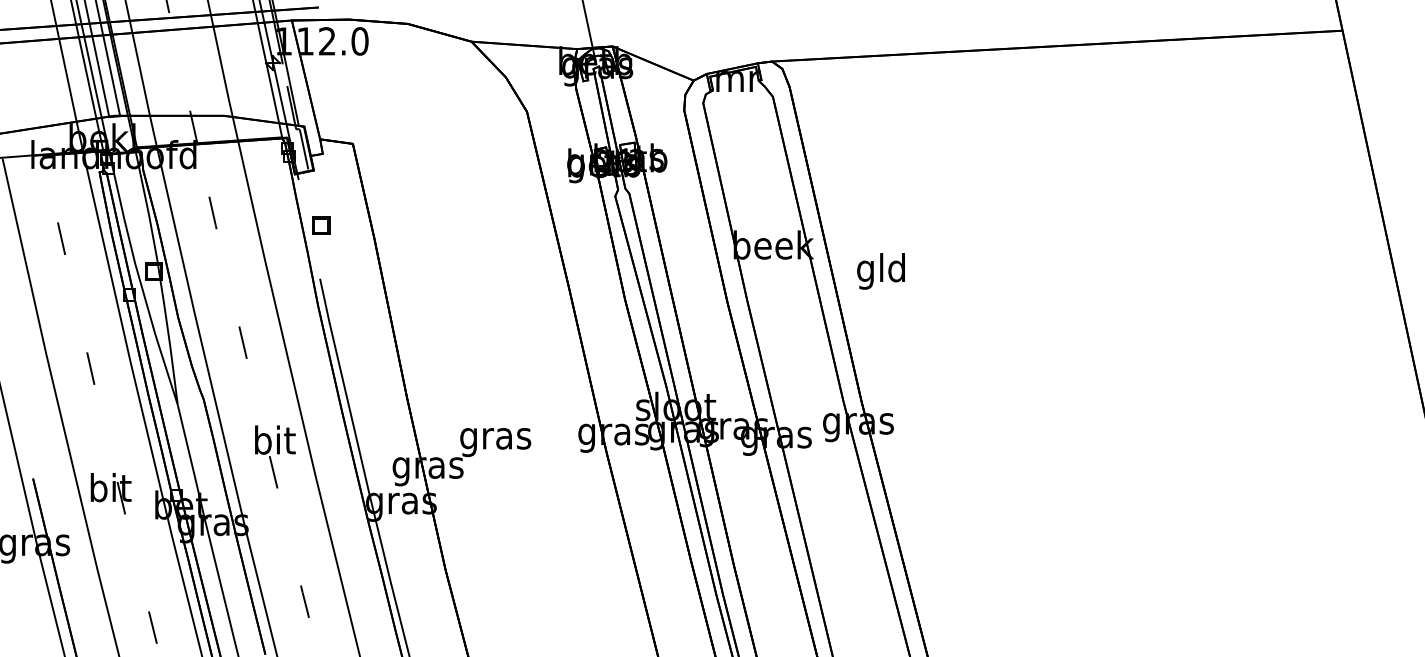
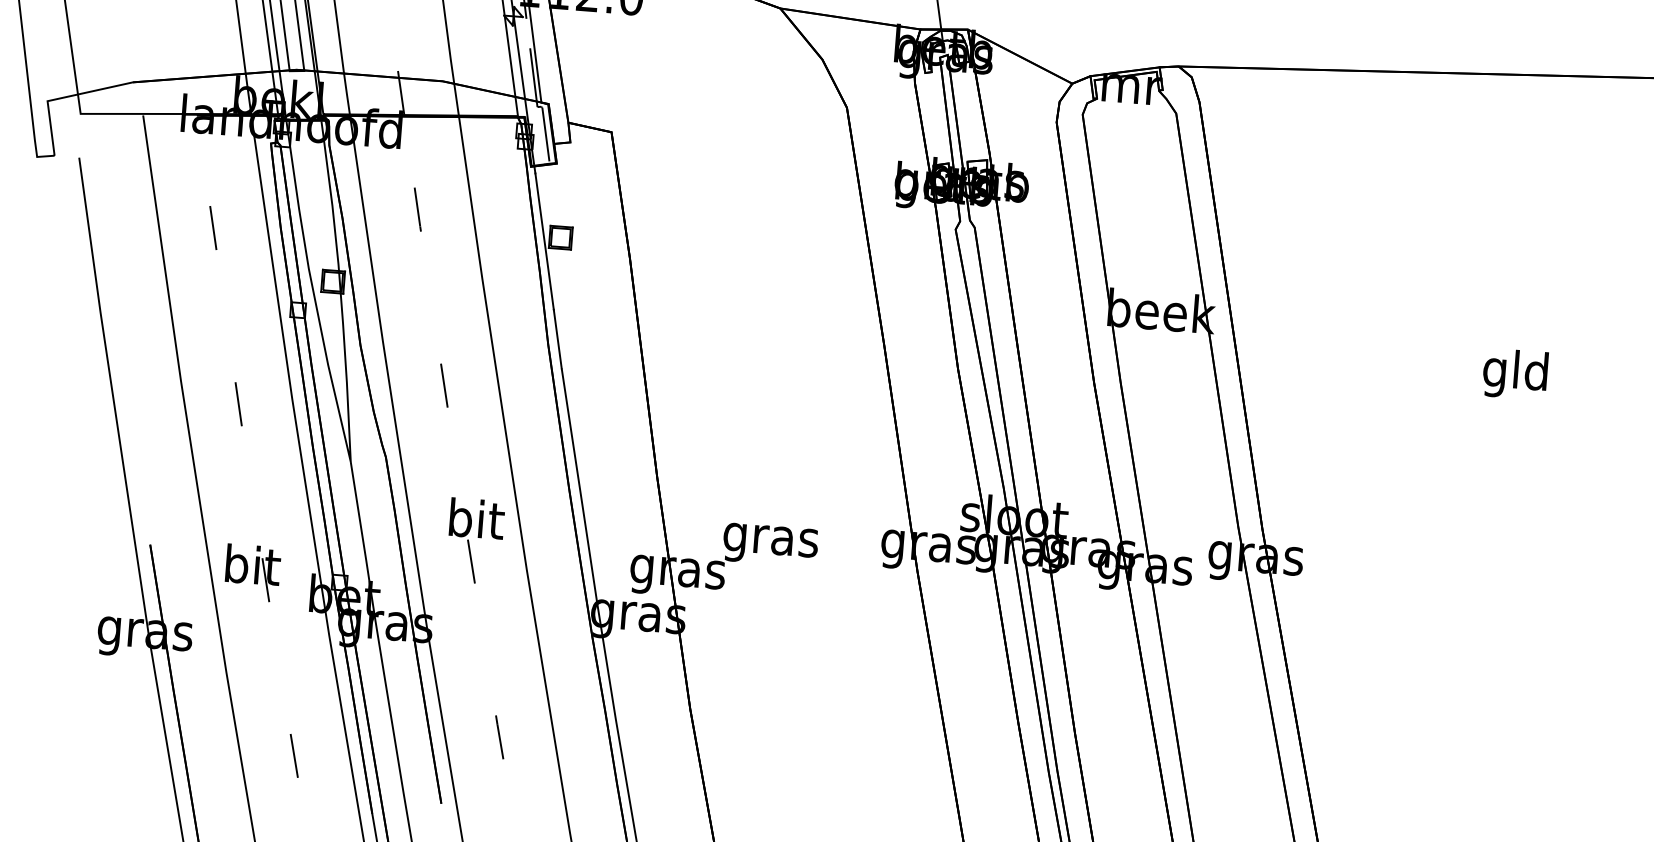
line: (309, 229) -> (544, 241), added
text: (880, 271) -> (1514, 374), moved

